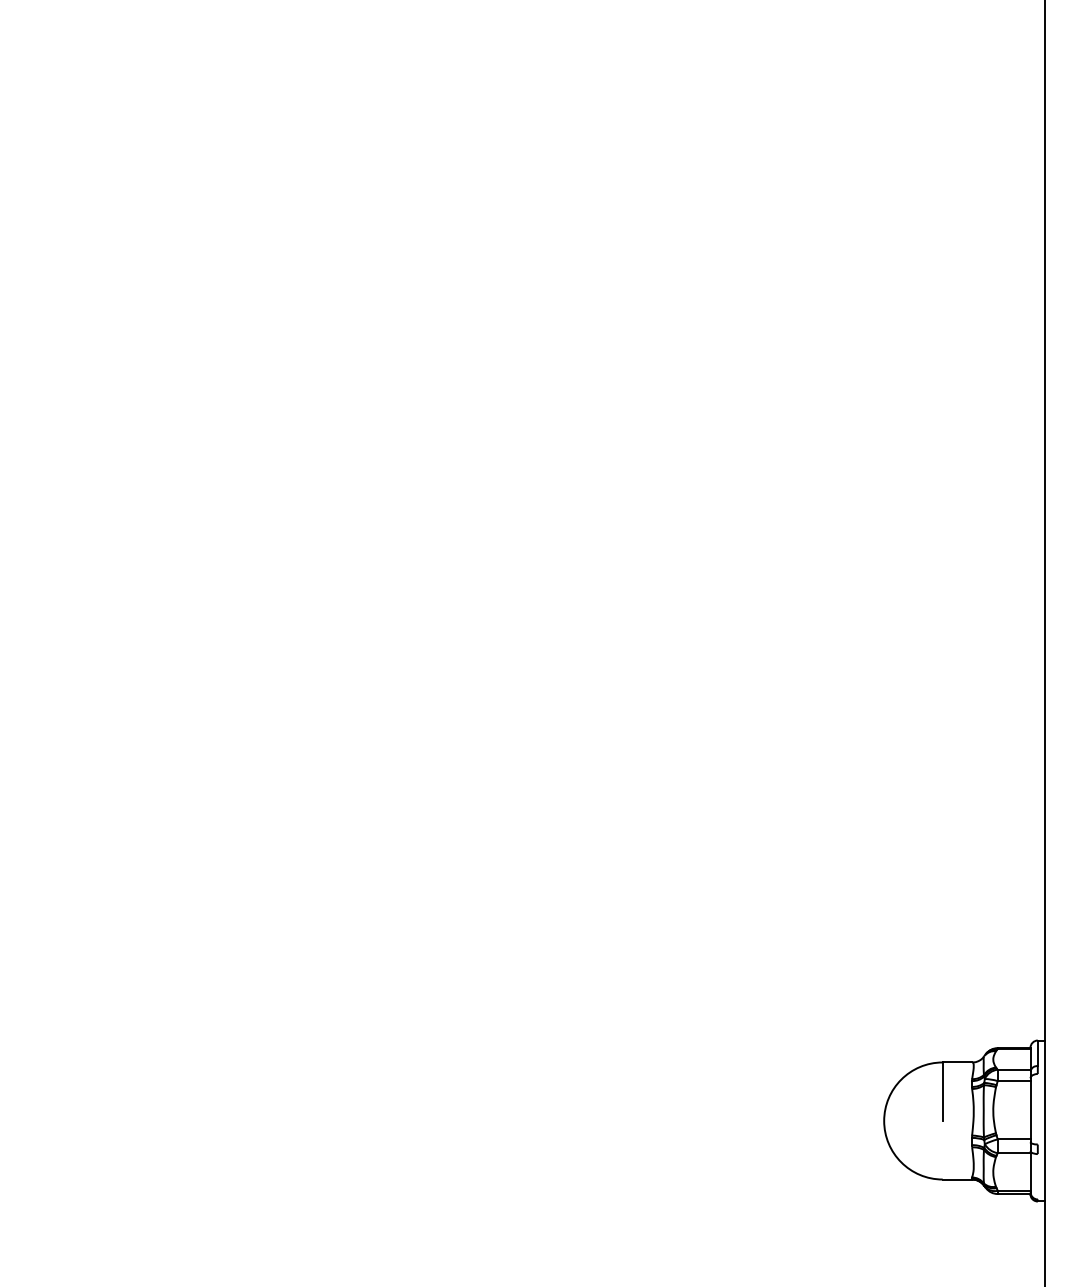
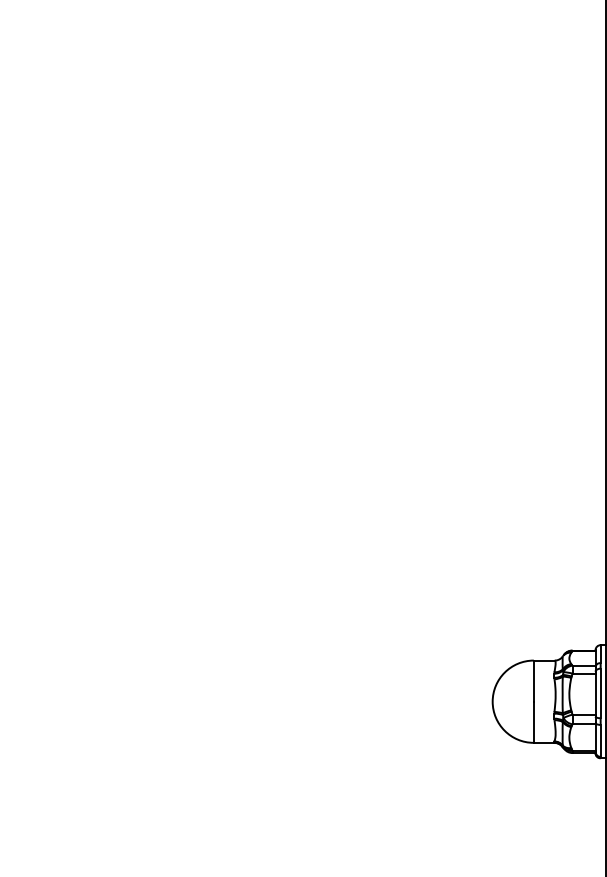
line: (1037, 1109) -> (600, 693), added
line: (942, 1150) -> (533, 722), added
line: (1037, 1176) -> (600, 740), added

